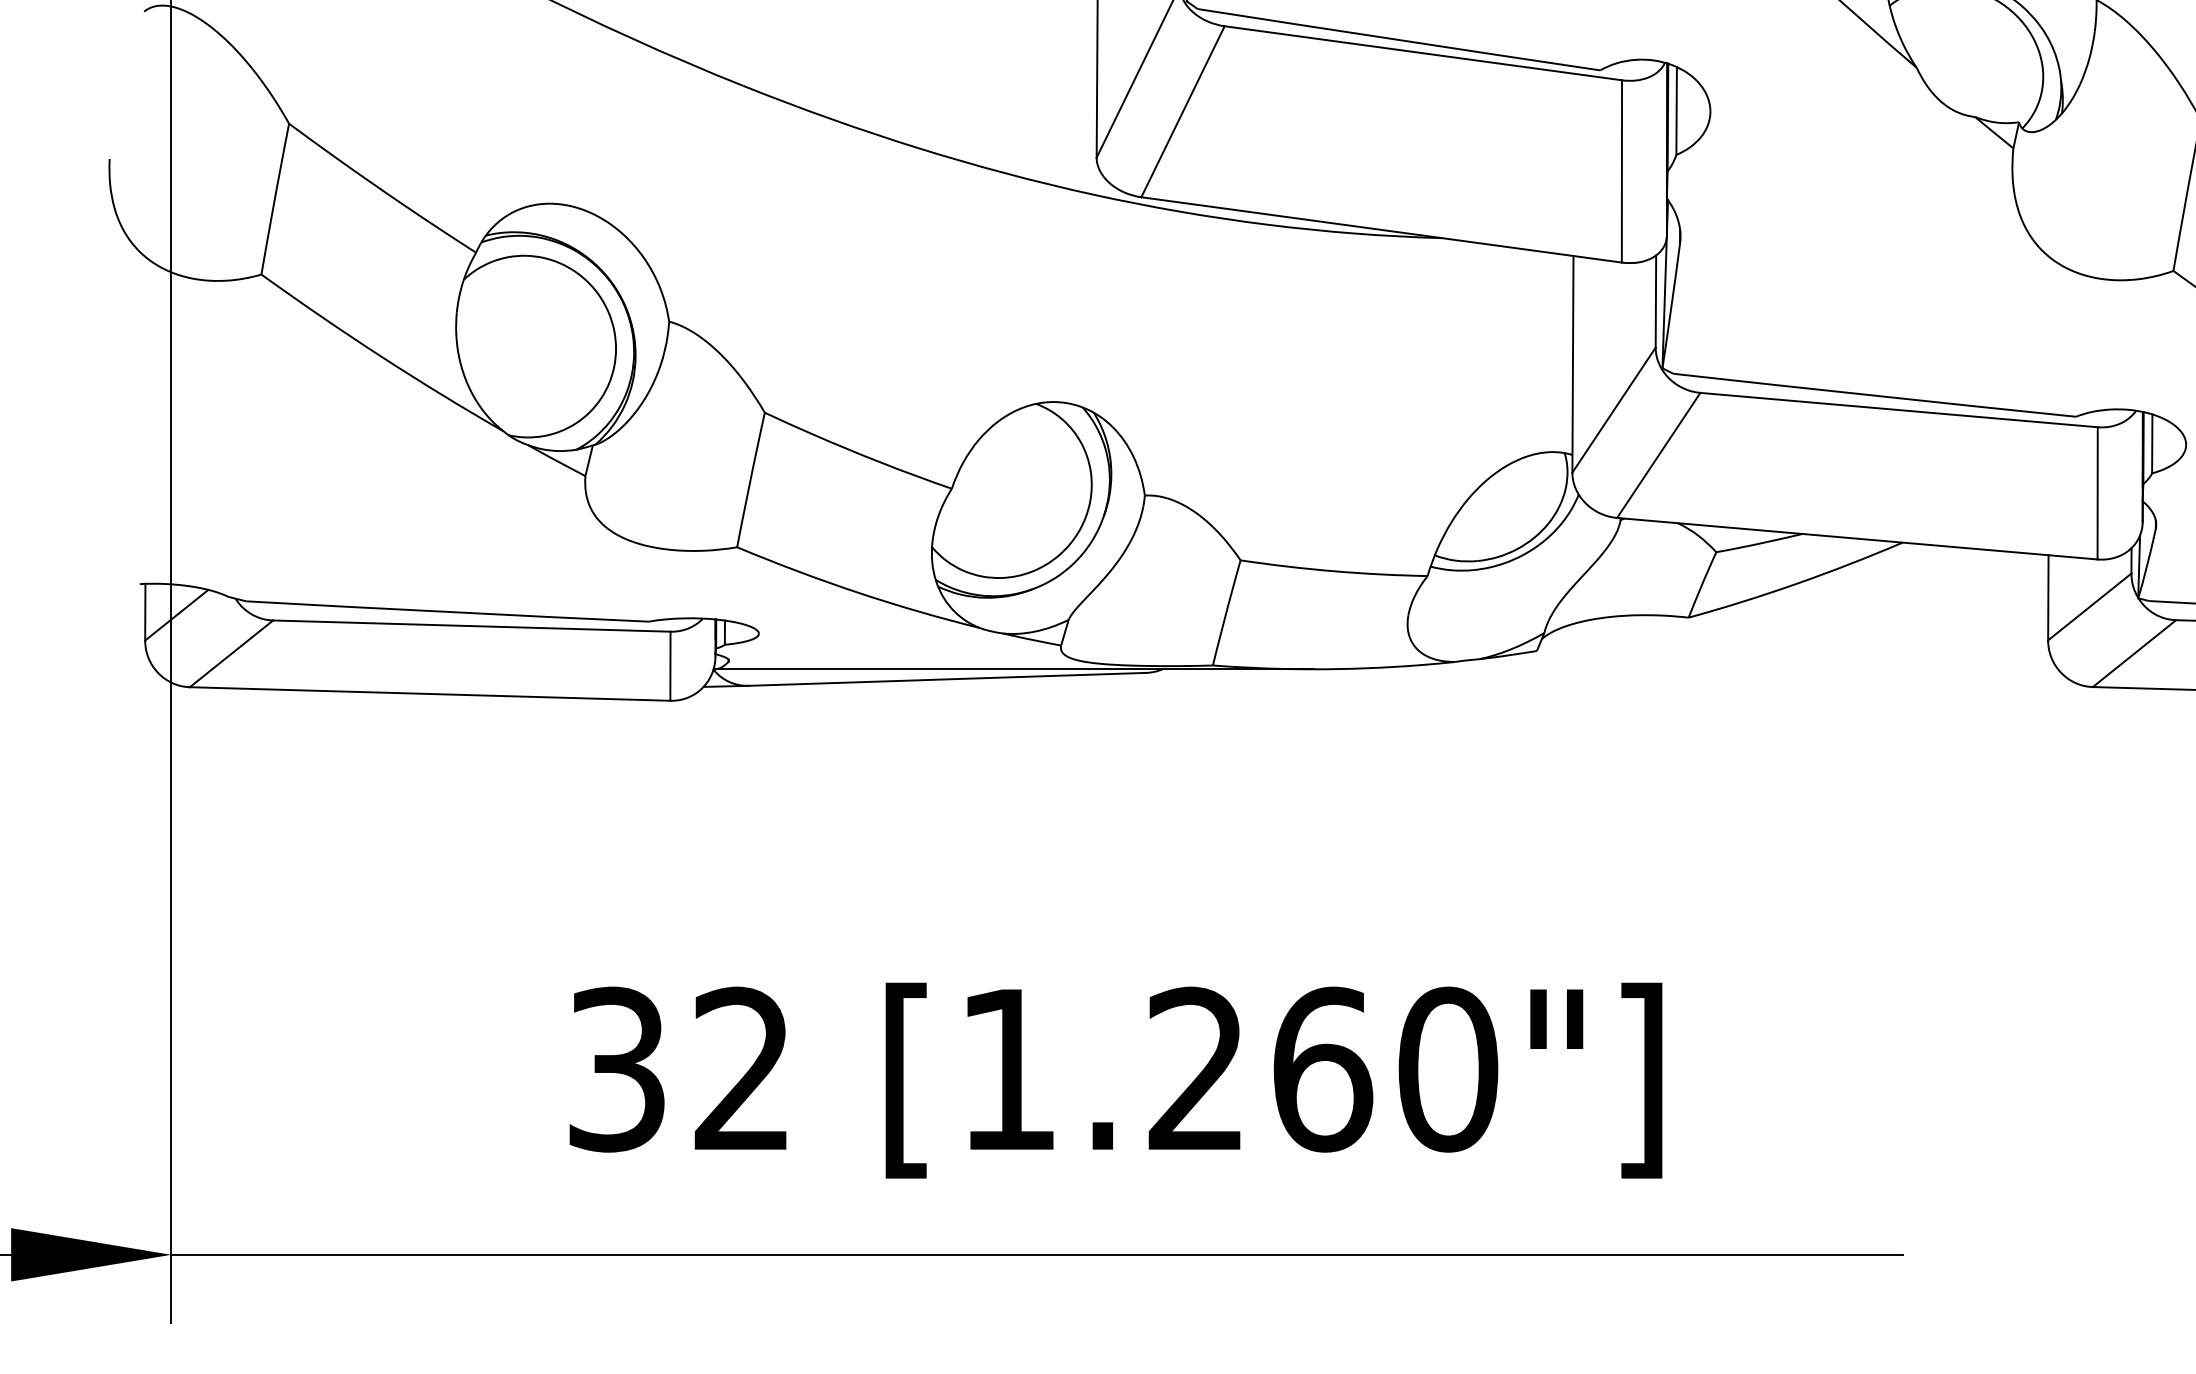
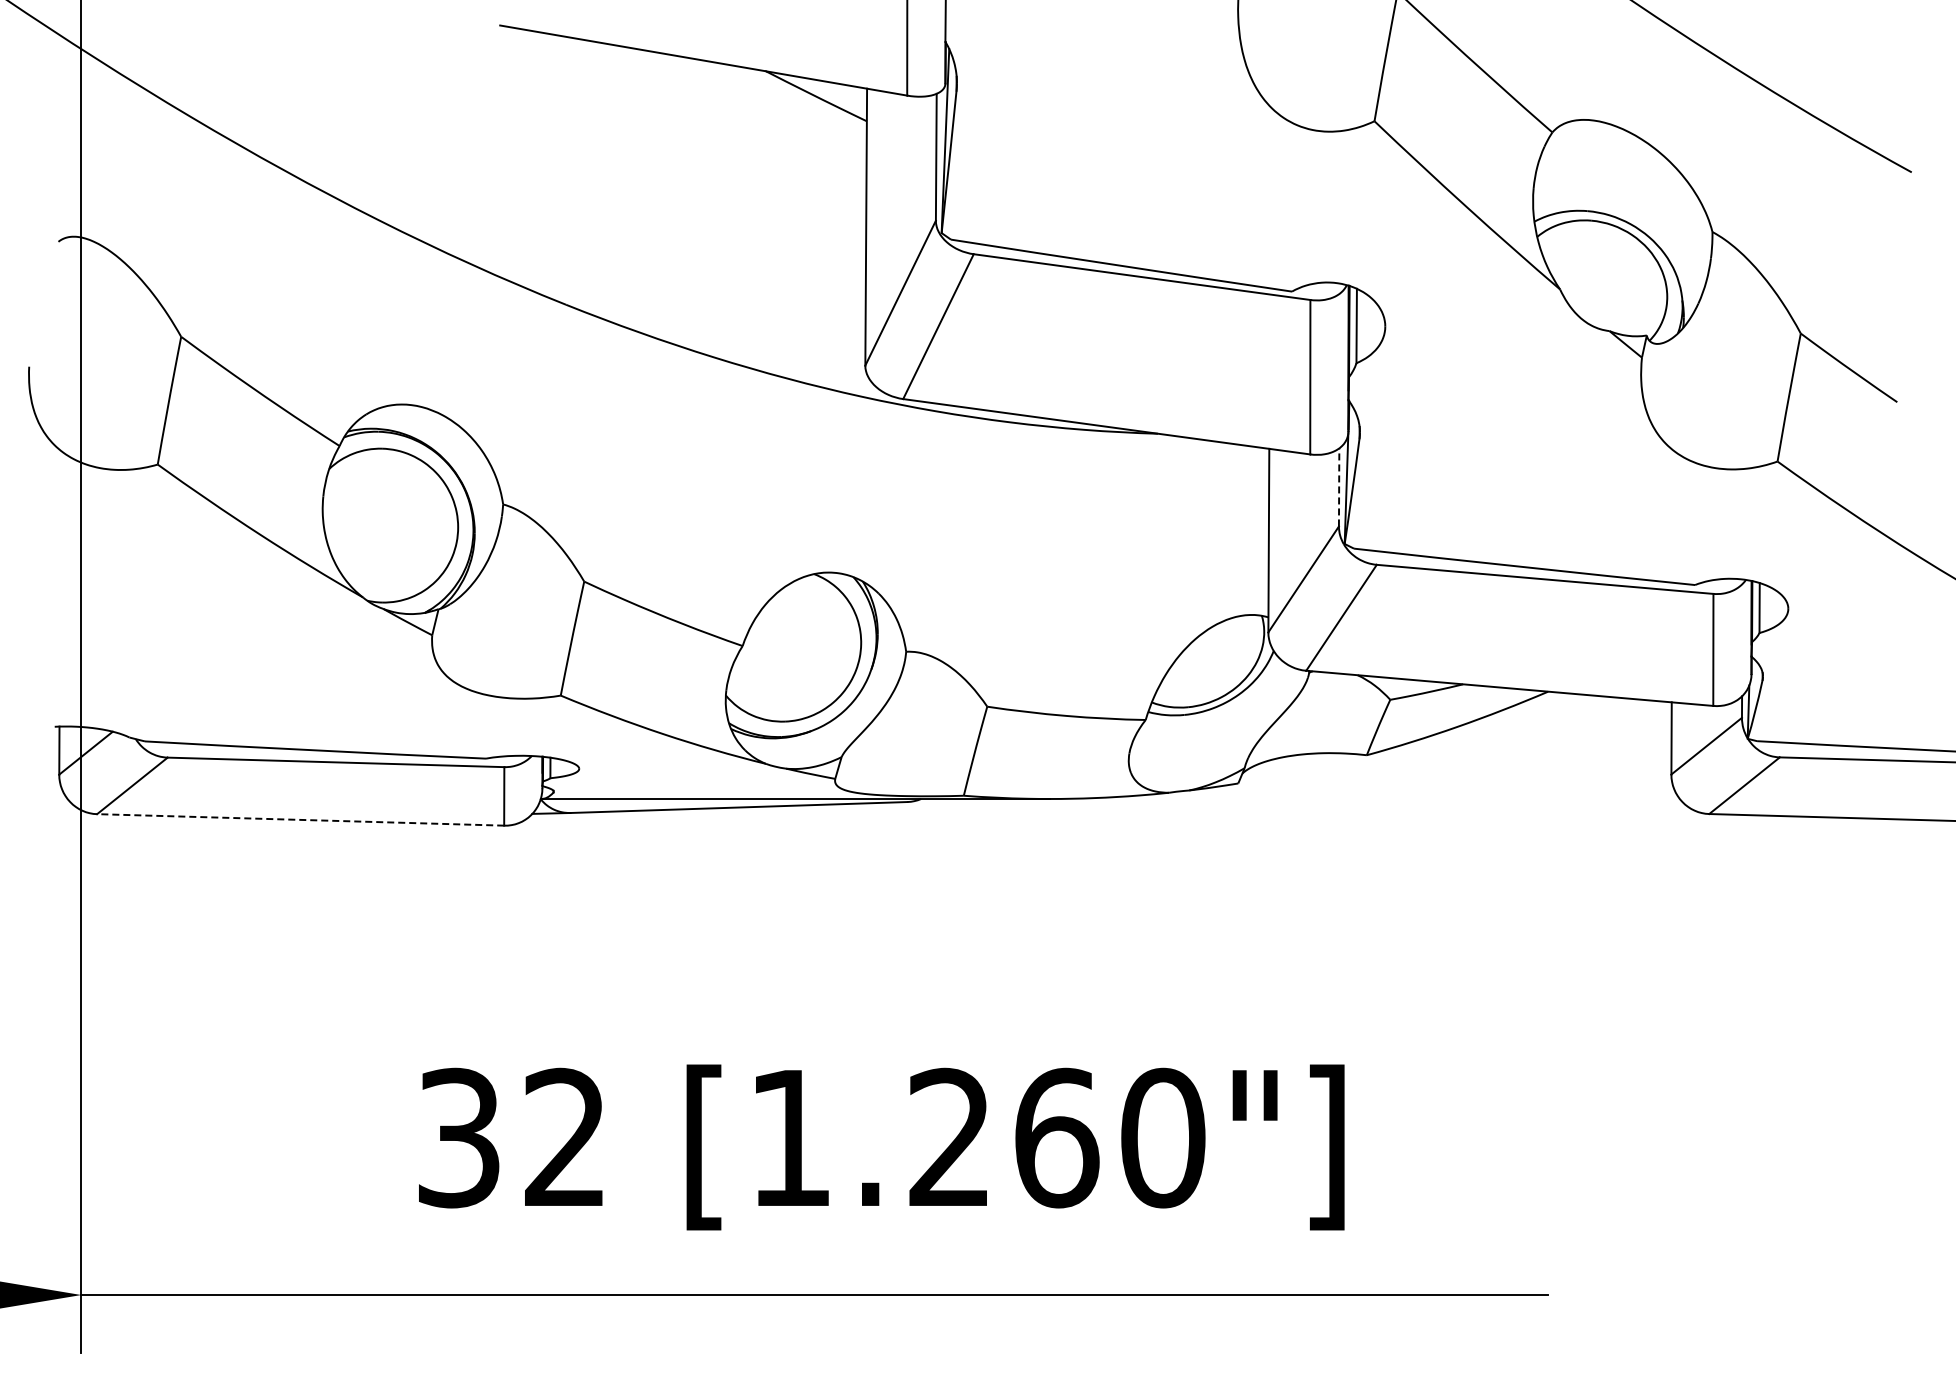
line: (1656, 300) -> (1339, 486), solid -> dashed
line: (429, 693) -> (300, 819), solid -> dashed

